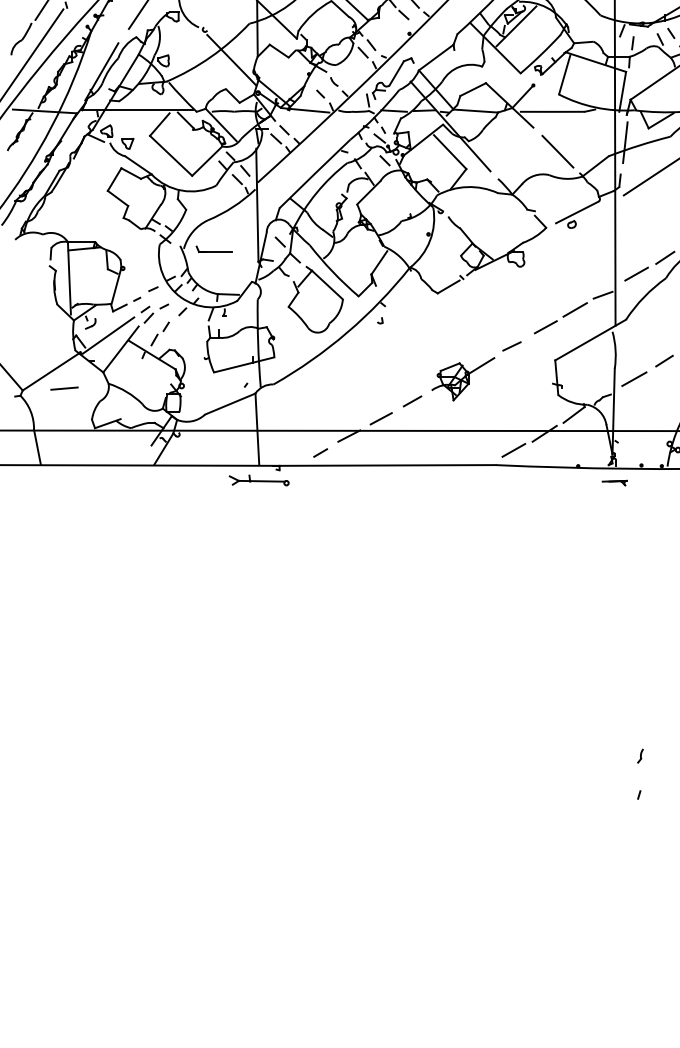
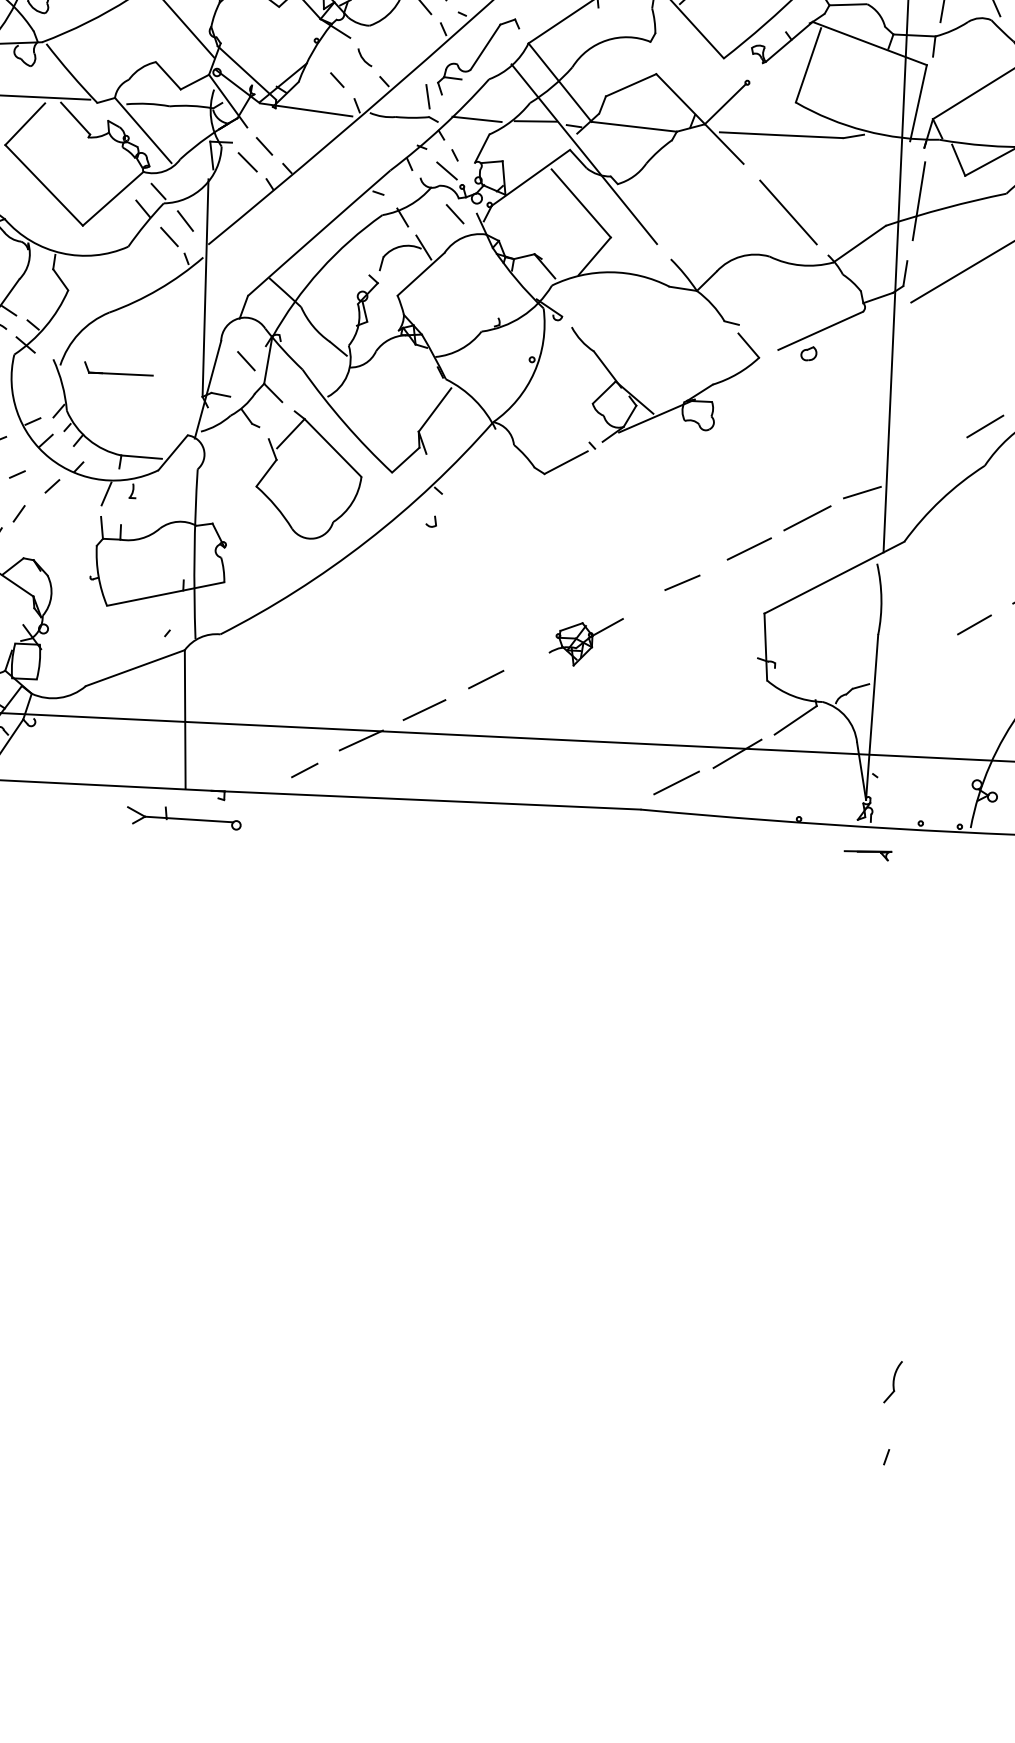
line: (636, 273) -> (928, 453), removed
part: (463, 379) -> (586, 642), size x0.6
line: (634, 379) -> (915, 657), removed
part: (640, 755) -> (892, 1381), size x1.6

